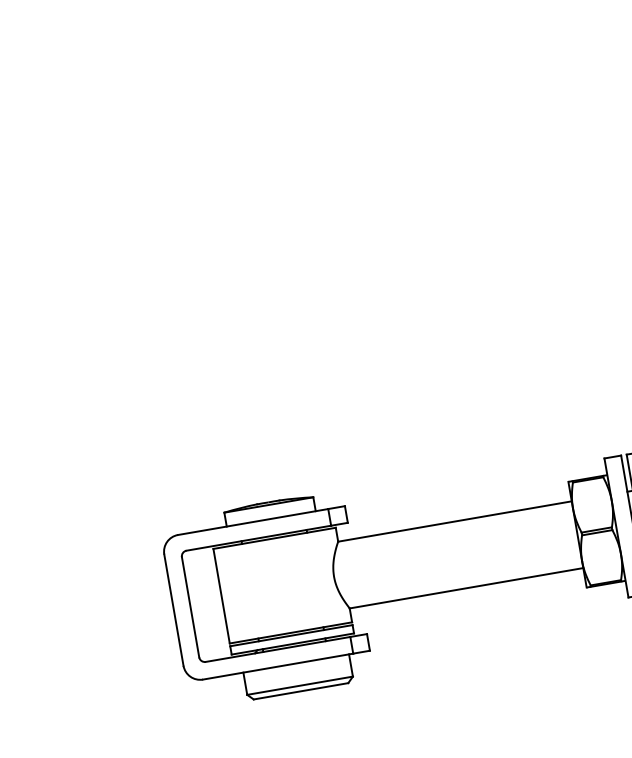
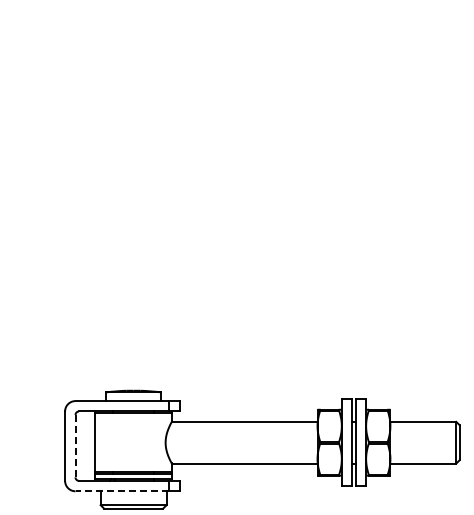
line: (190, 607) -> (75, 446), solid -> dashed
line: (278, 666) -> (122, 491), solid -> dashed

